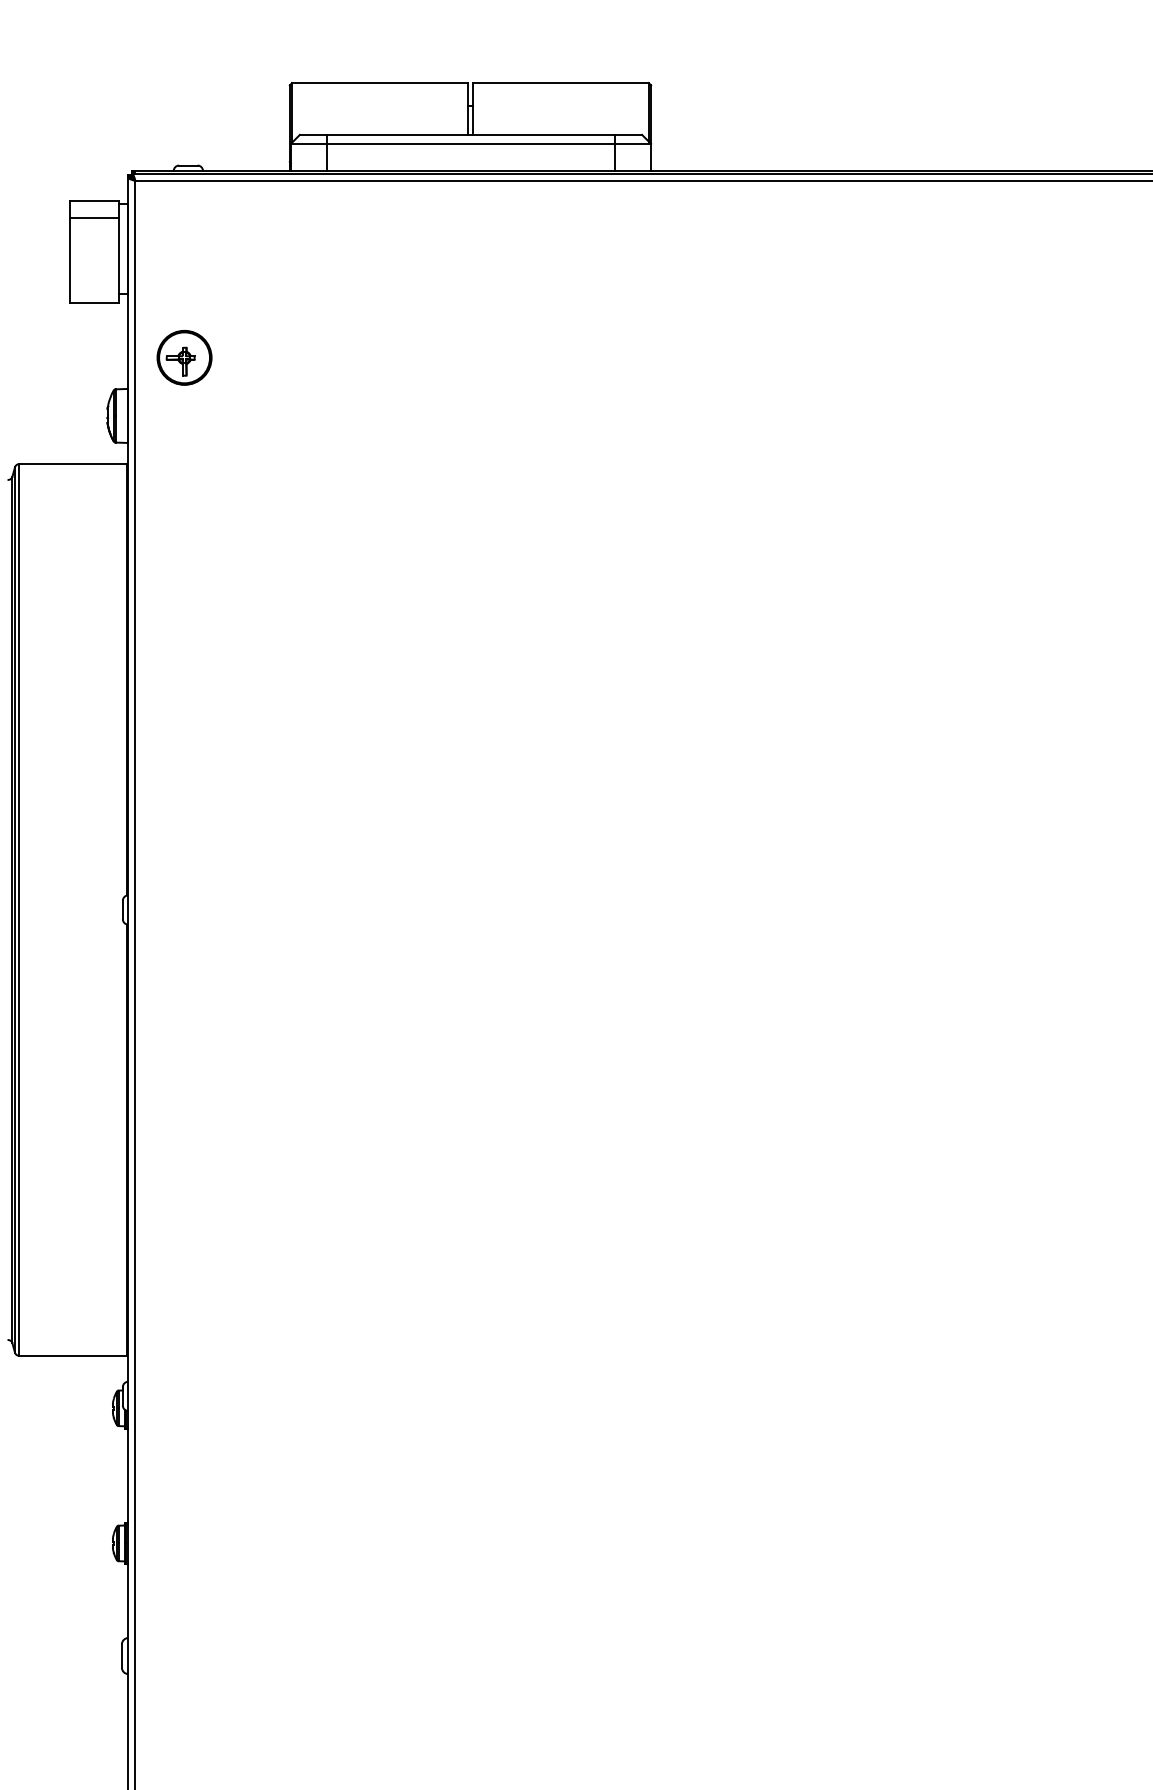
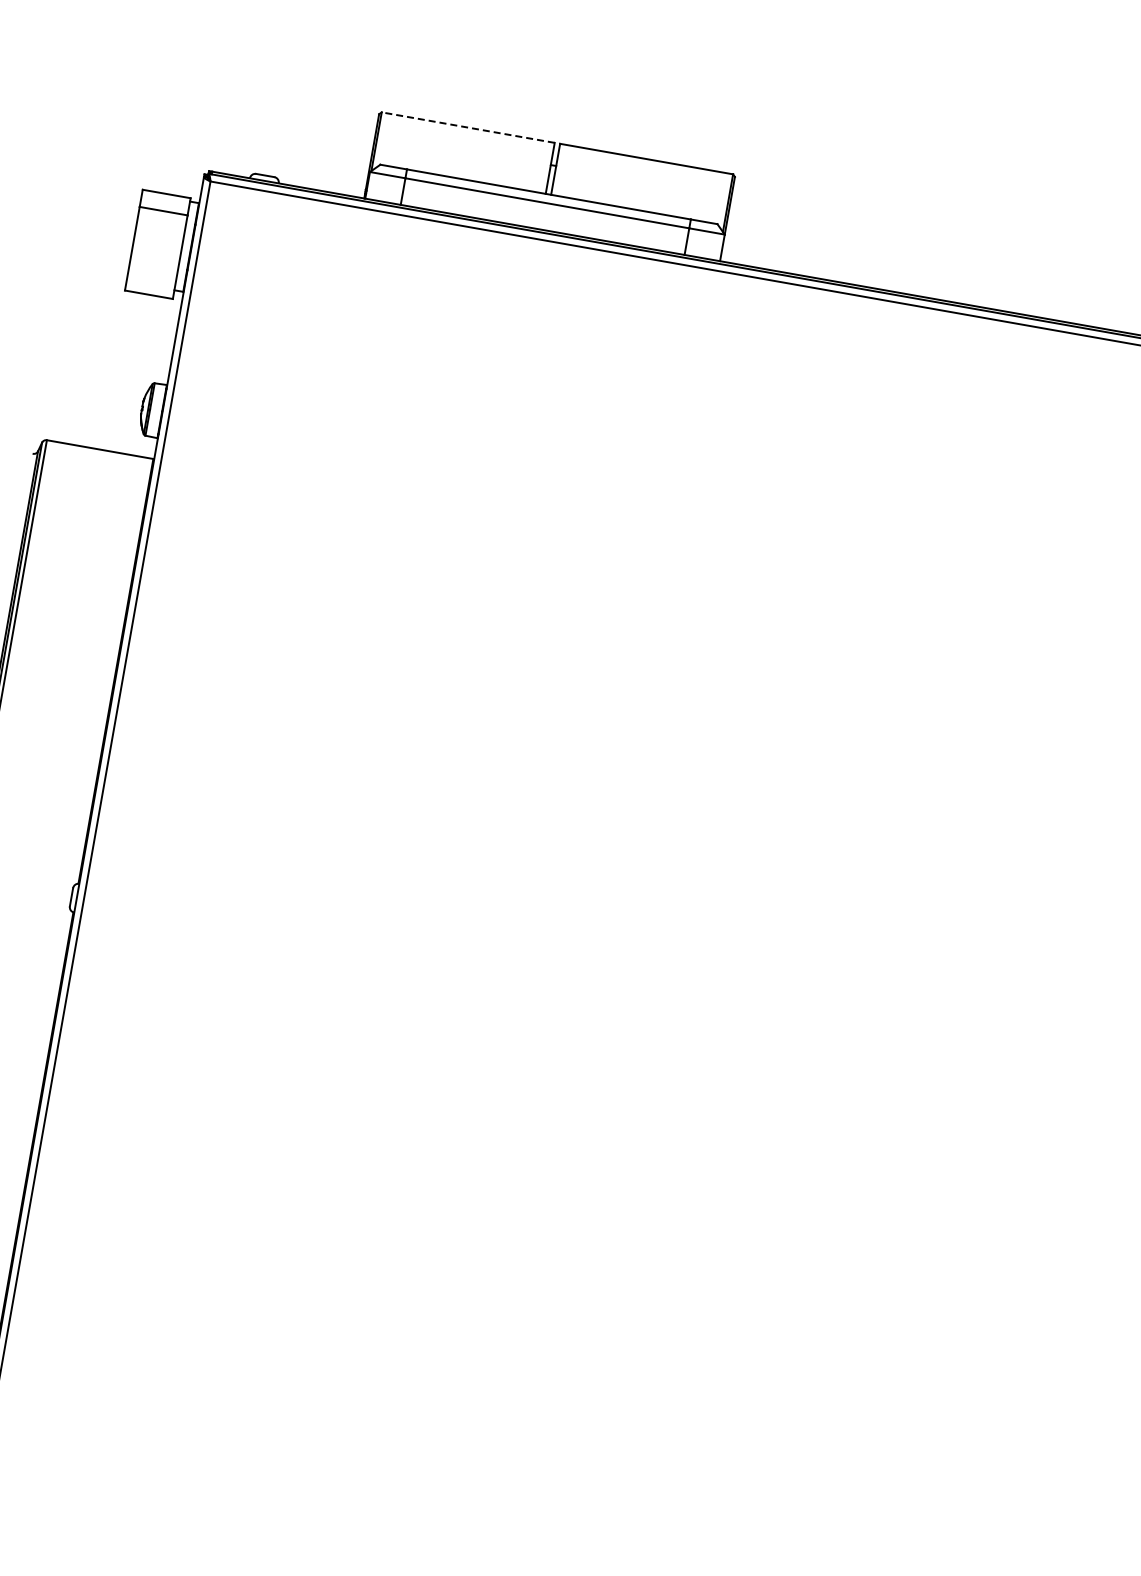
line: (379, 83) -> (467, 127), solid -> dashed
part: (184, 357) -> (228, 363), removed

